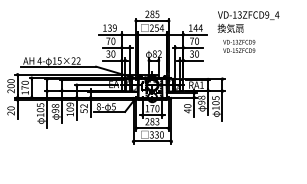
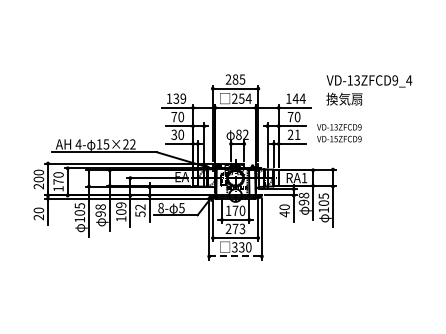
text: (239, 46) -> (339, 133), moved
text: (194, 53) -> (293, 134), 30 -> 21
text: (152, 121) -> (235, 228), 283 -> 273
line: (152, 141) -> (235, 256), solid -> dashed

